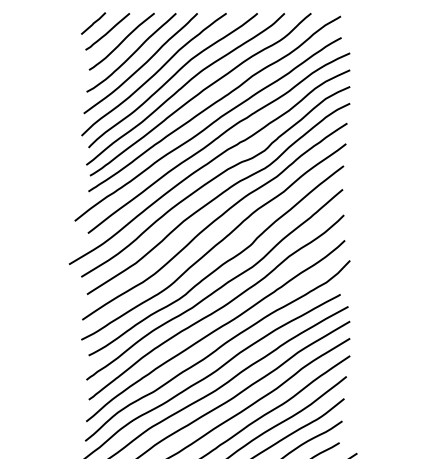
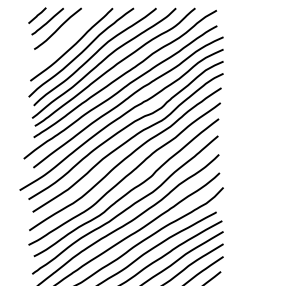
curve: (132, 53) -> (65, 37), removed

